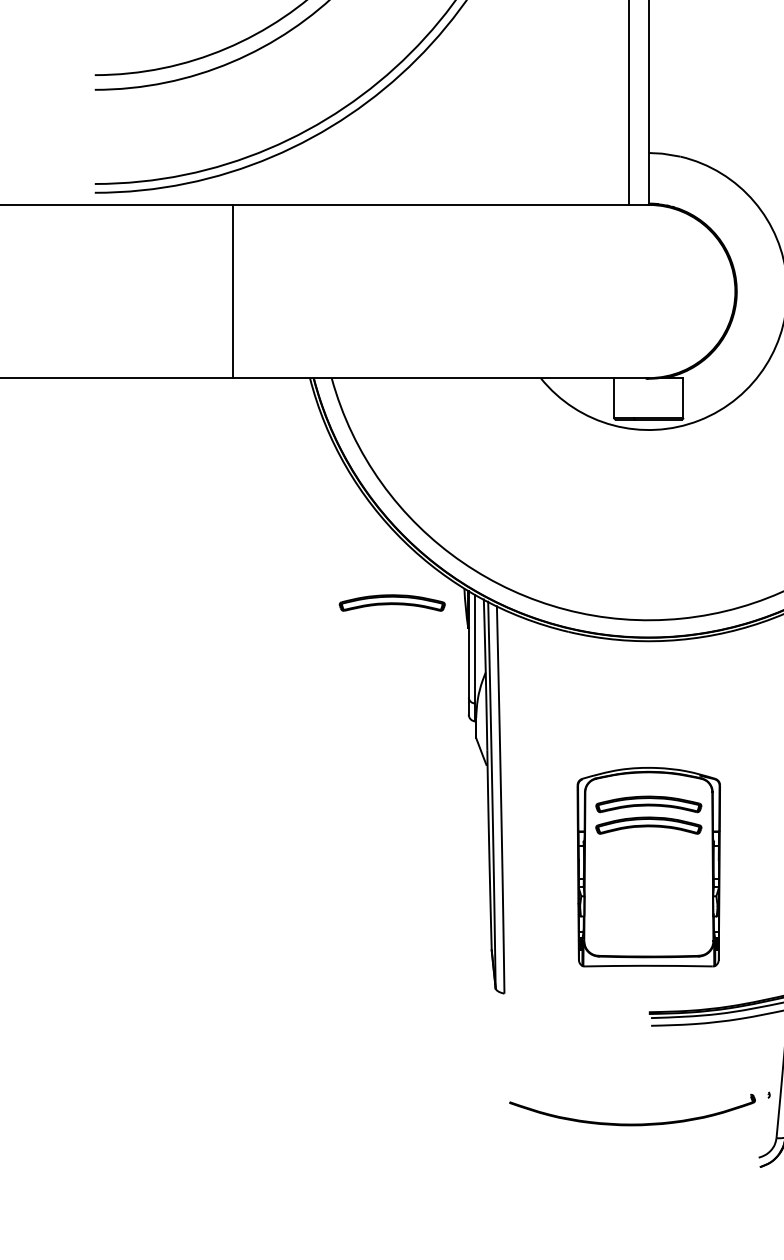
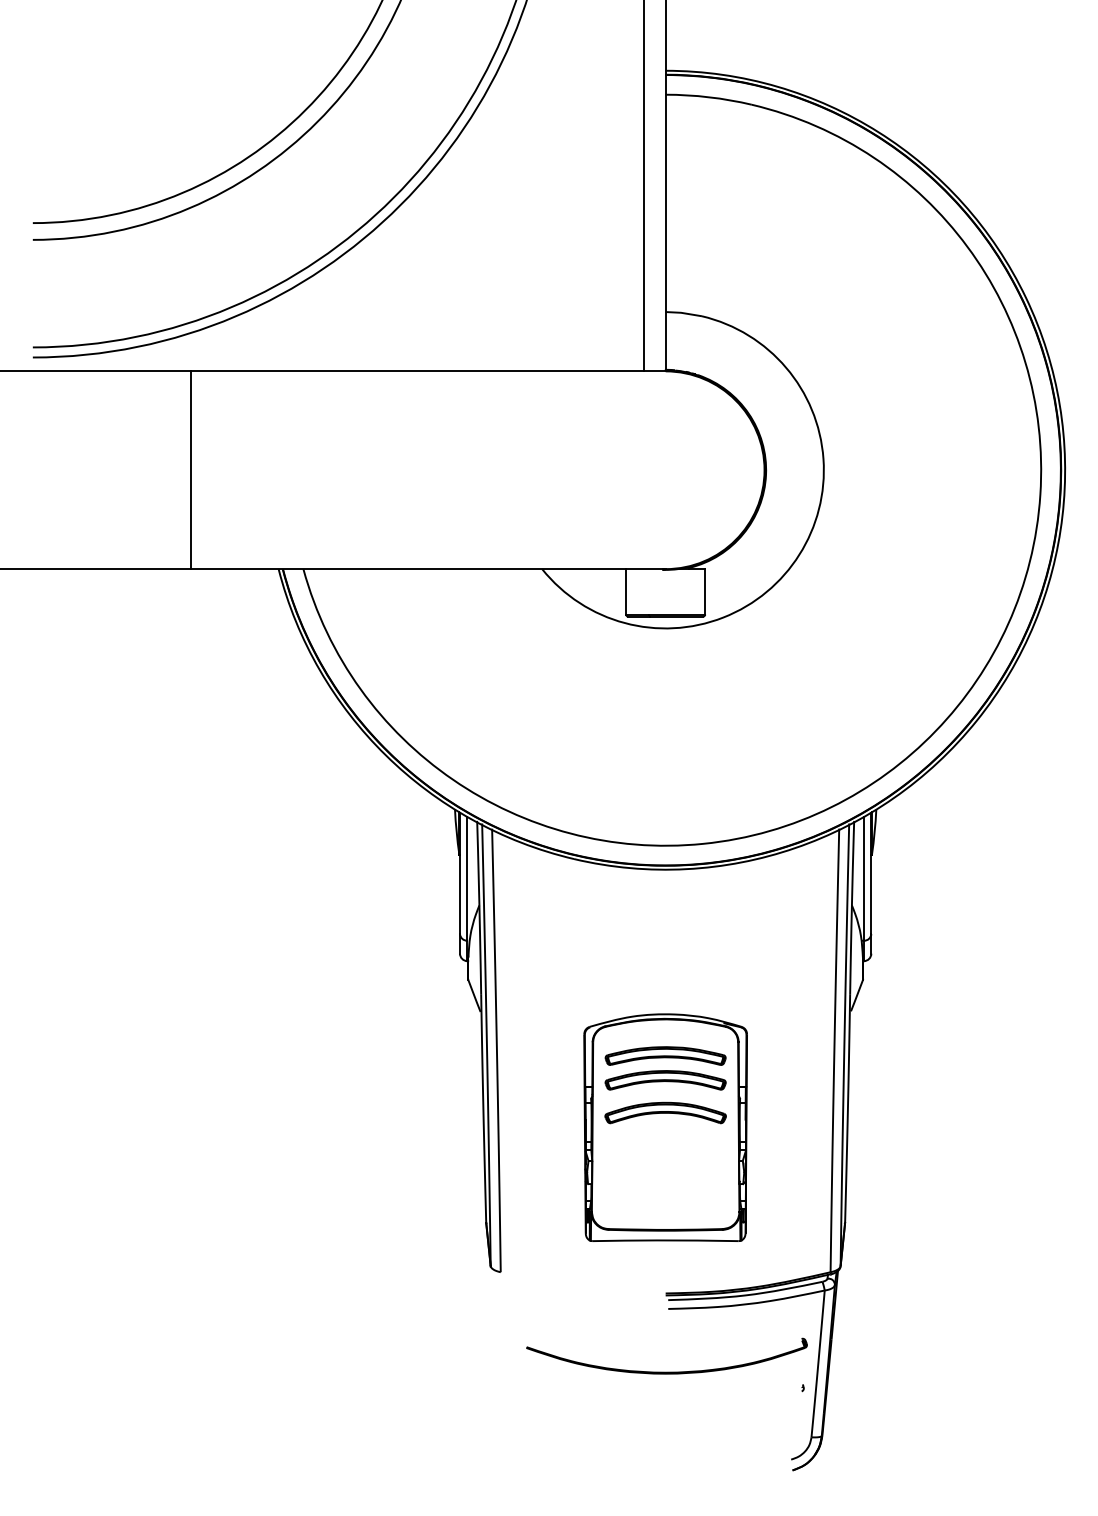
part: (392, 602) -> (372, 825), removed
part: (648, 853) -> (665, 1112), added
part: (632, 1123) -> (666, 1371), moved

